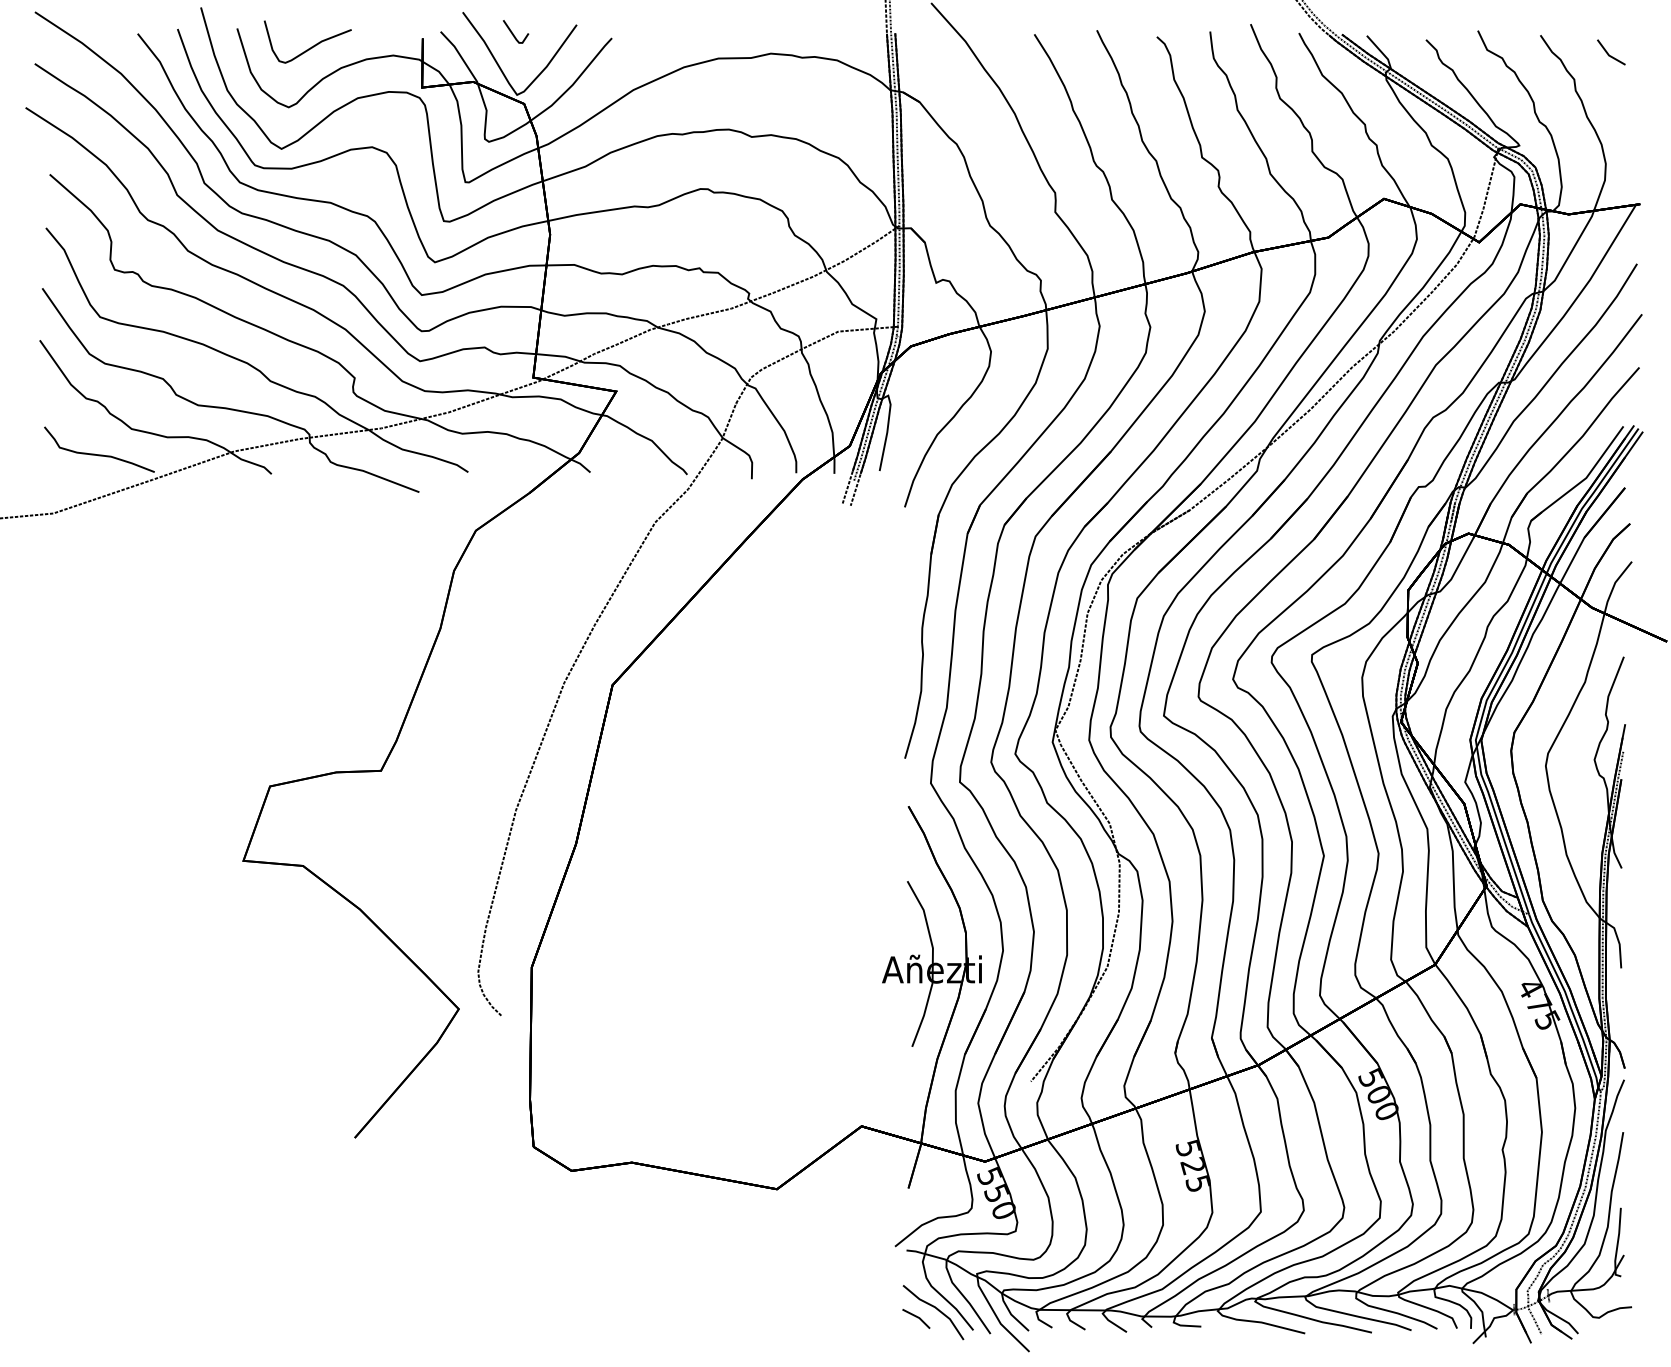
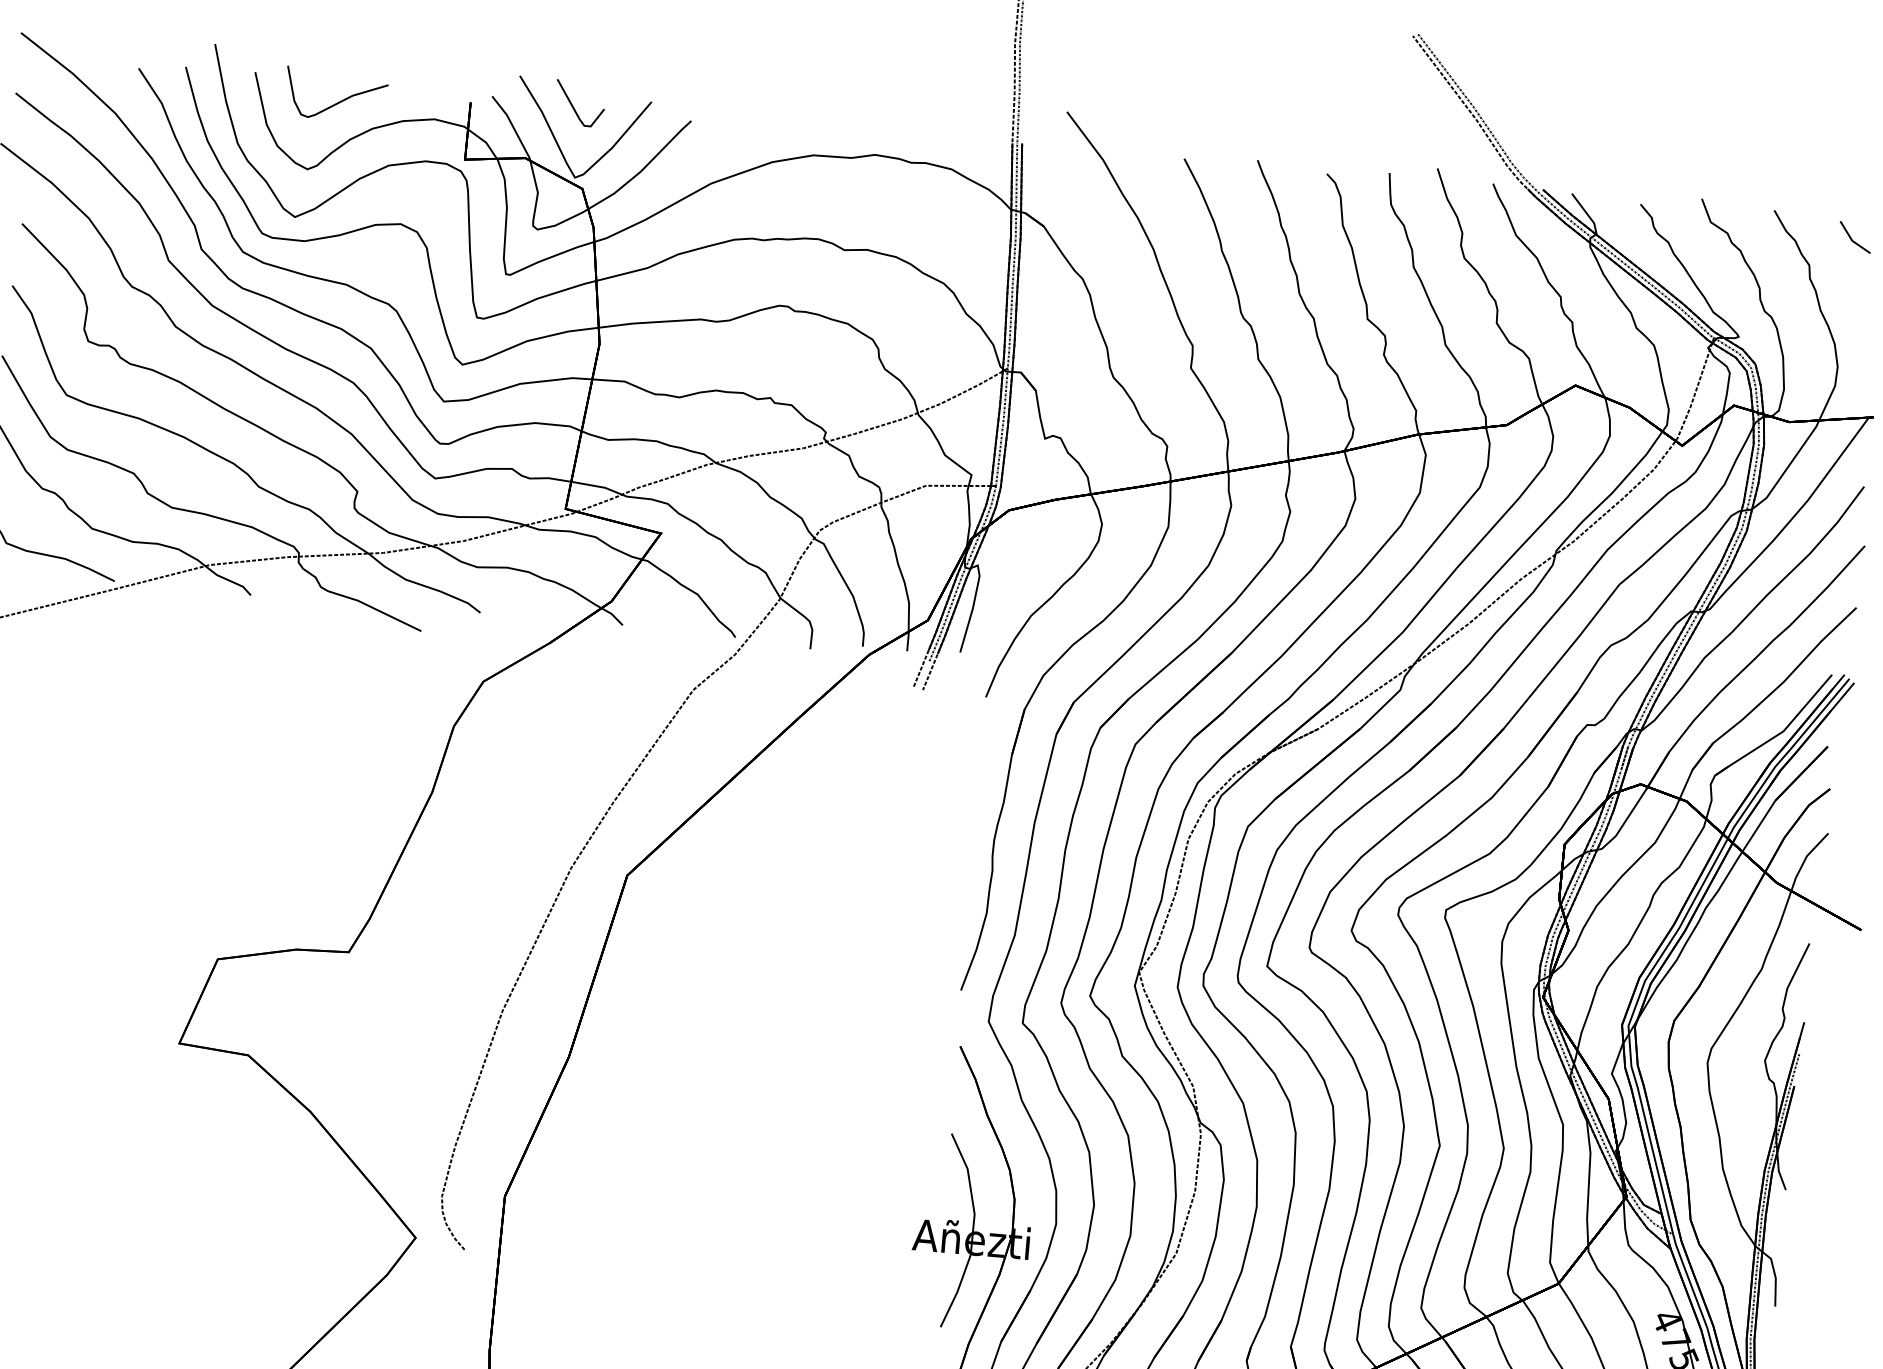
part: (515, 31) -> (579, 103), size x1.67

